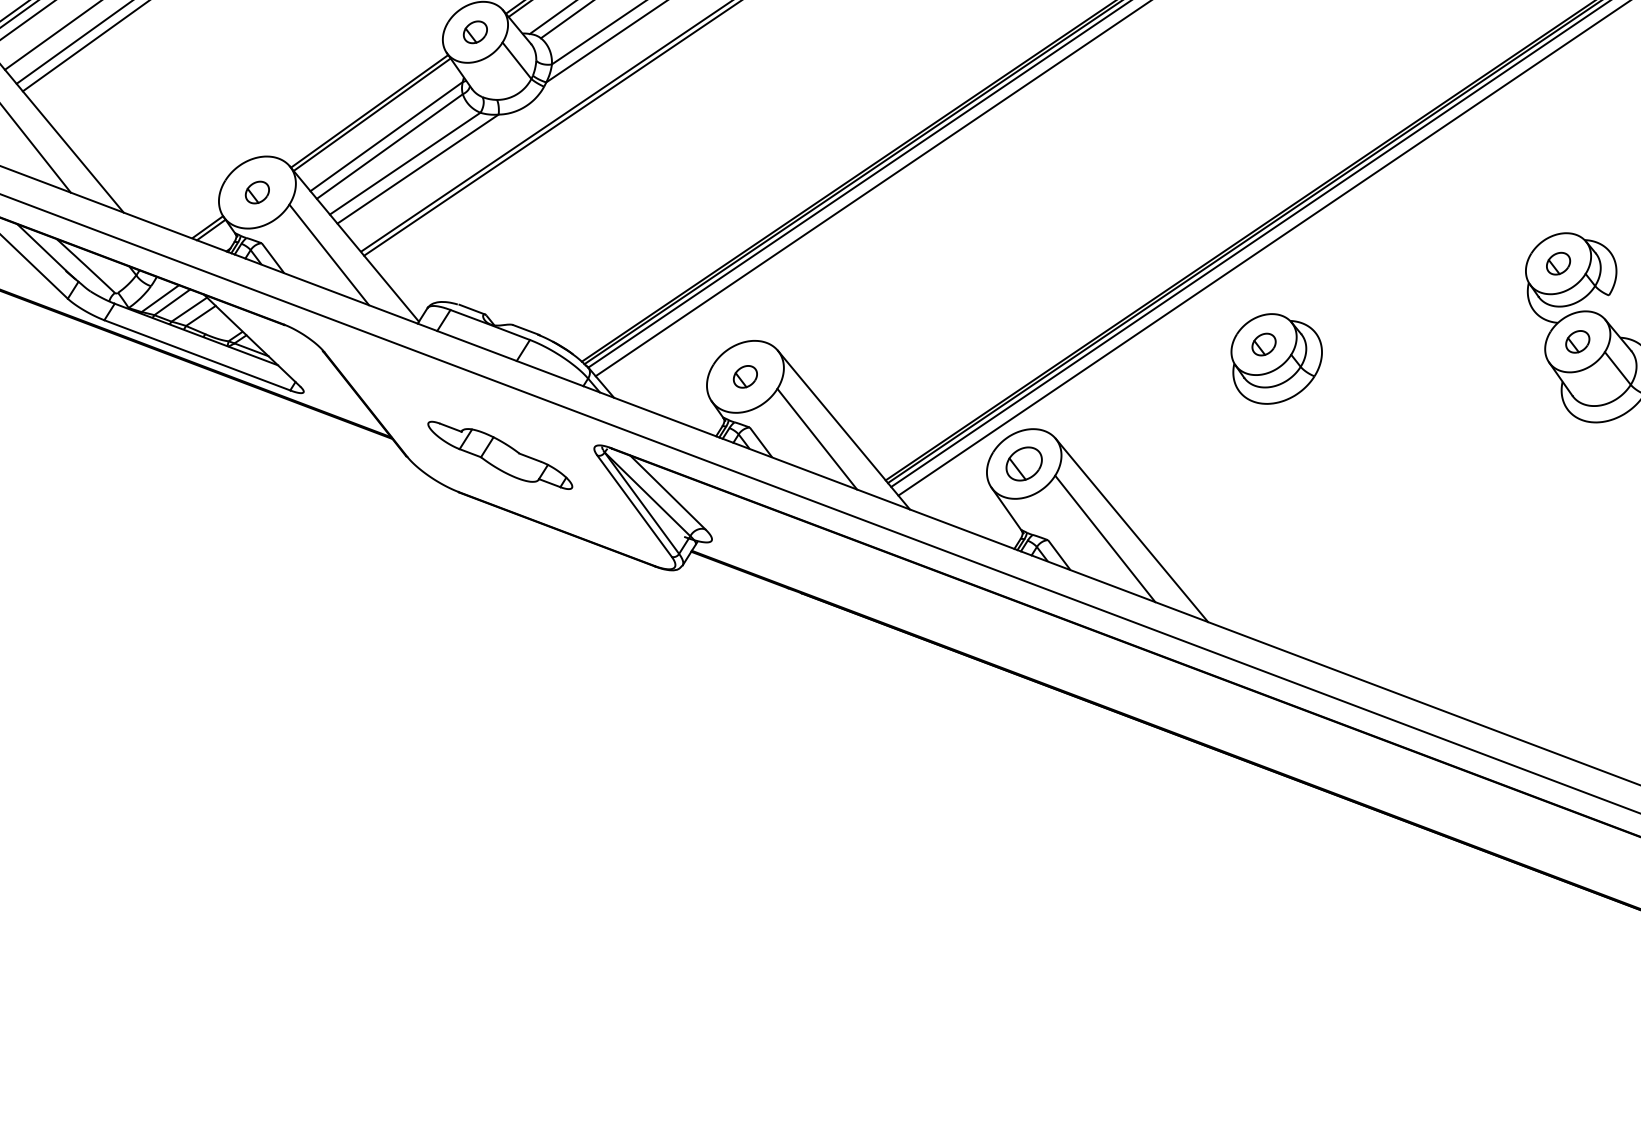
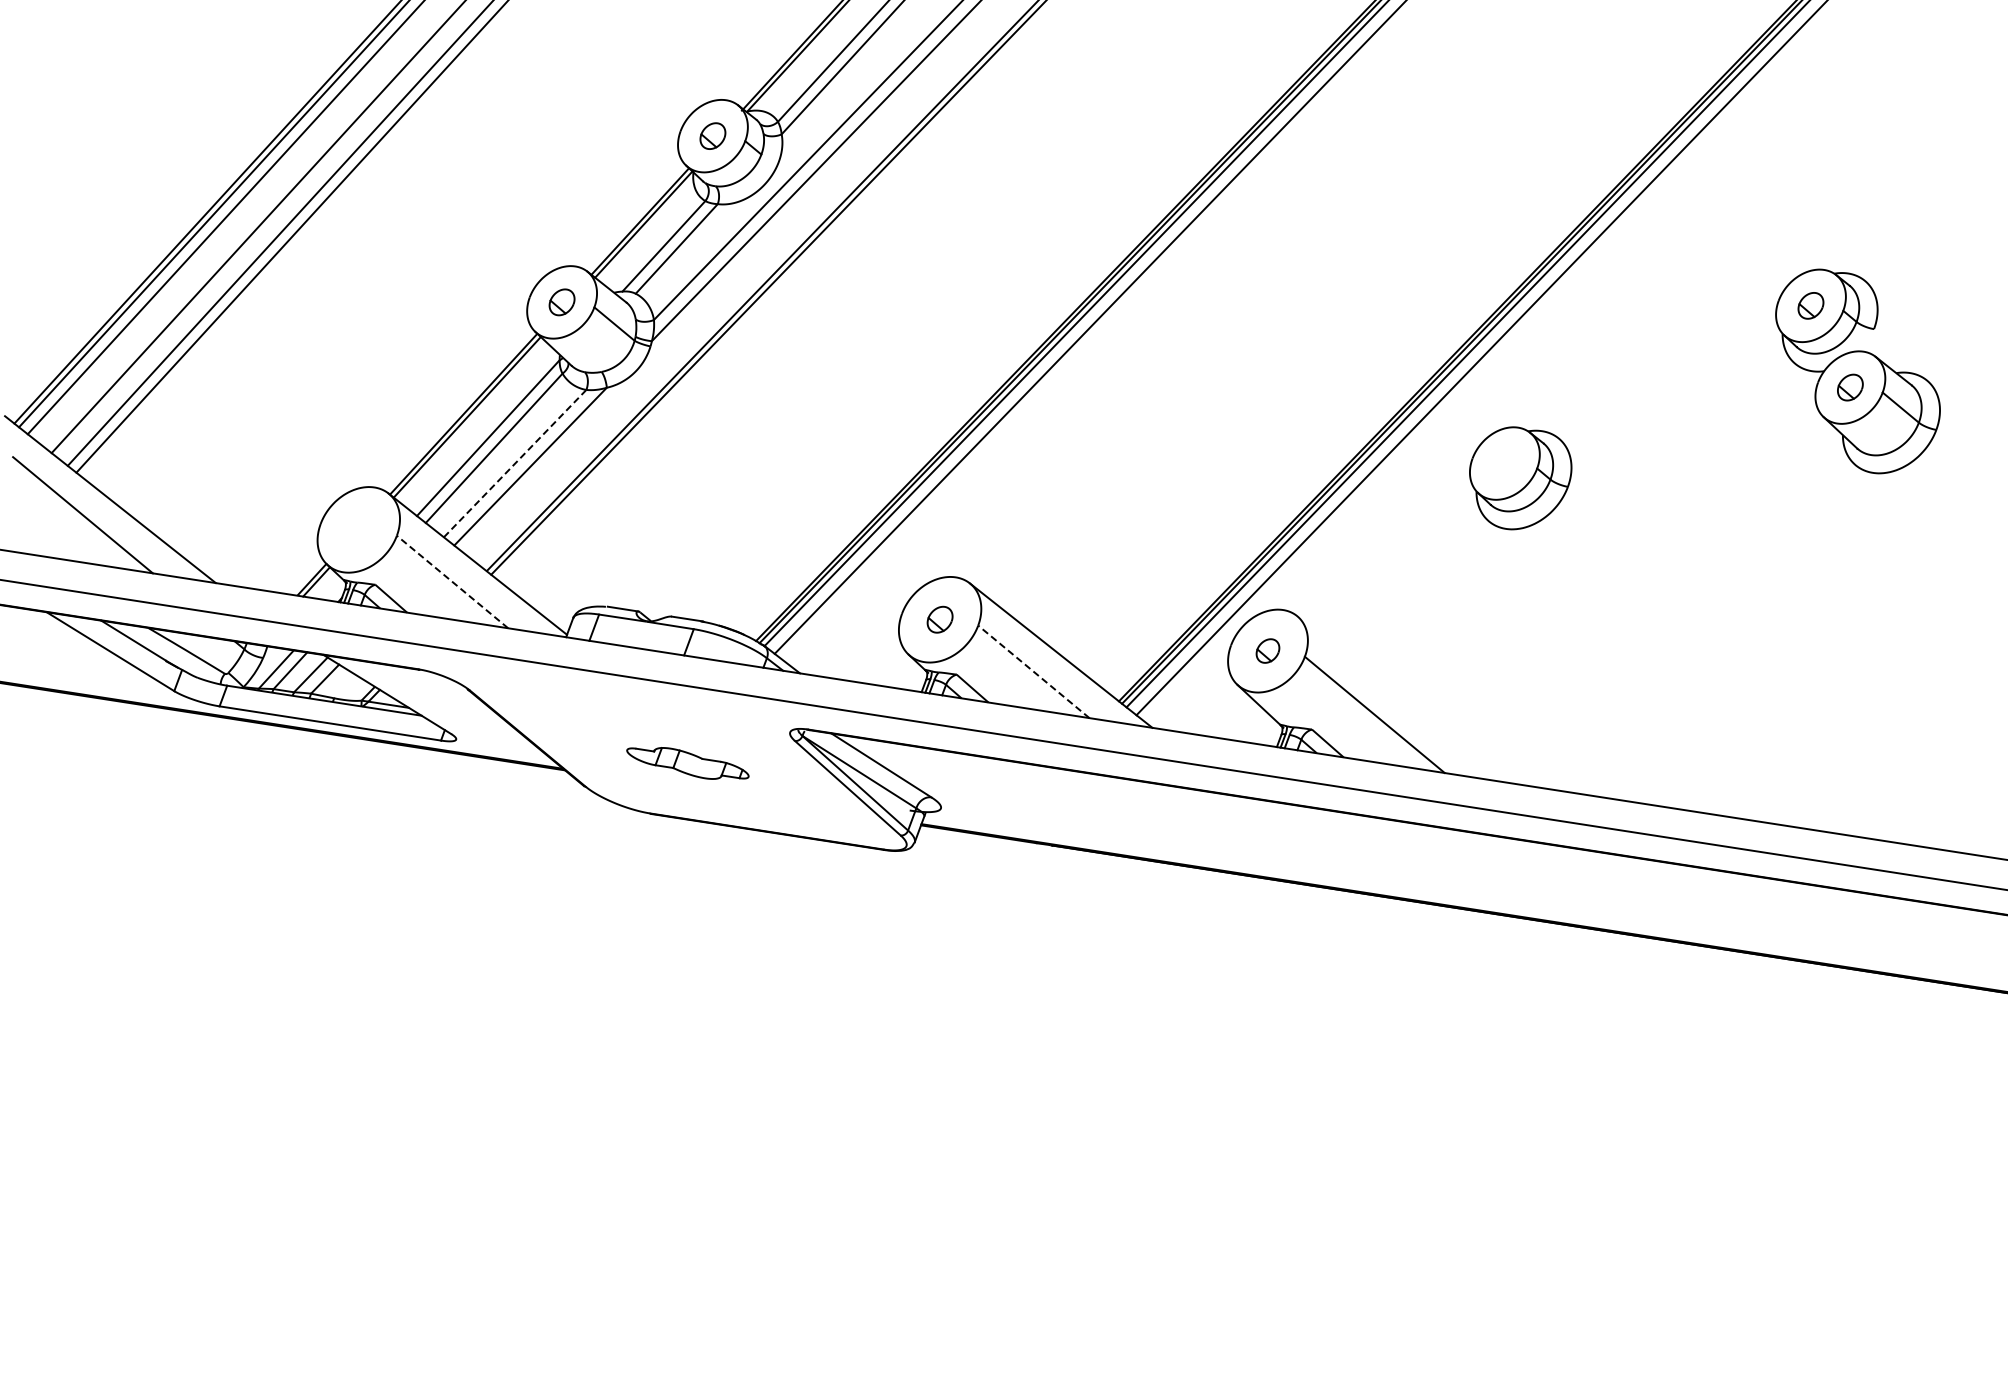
line: (405, 163) -> (515, 463), solid -> dashed
part: (257, 192) -> (358, 529), removed
line: (329, 254) -> (452, 581), solid -> dashed
part: (1263, 344) -> (1504, 463), removed
line: (817, 438) -> (1033, 671), solid -> dashed
part: (499, 455) -> (687, 763), size x0.7
part: (1023, 463) -> (1267, 650), size x0.6
line: (1131, 529) -> (1401, 698), removed

